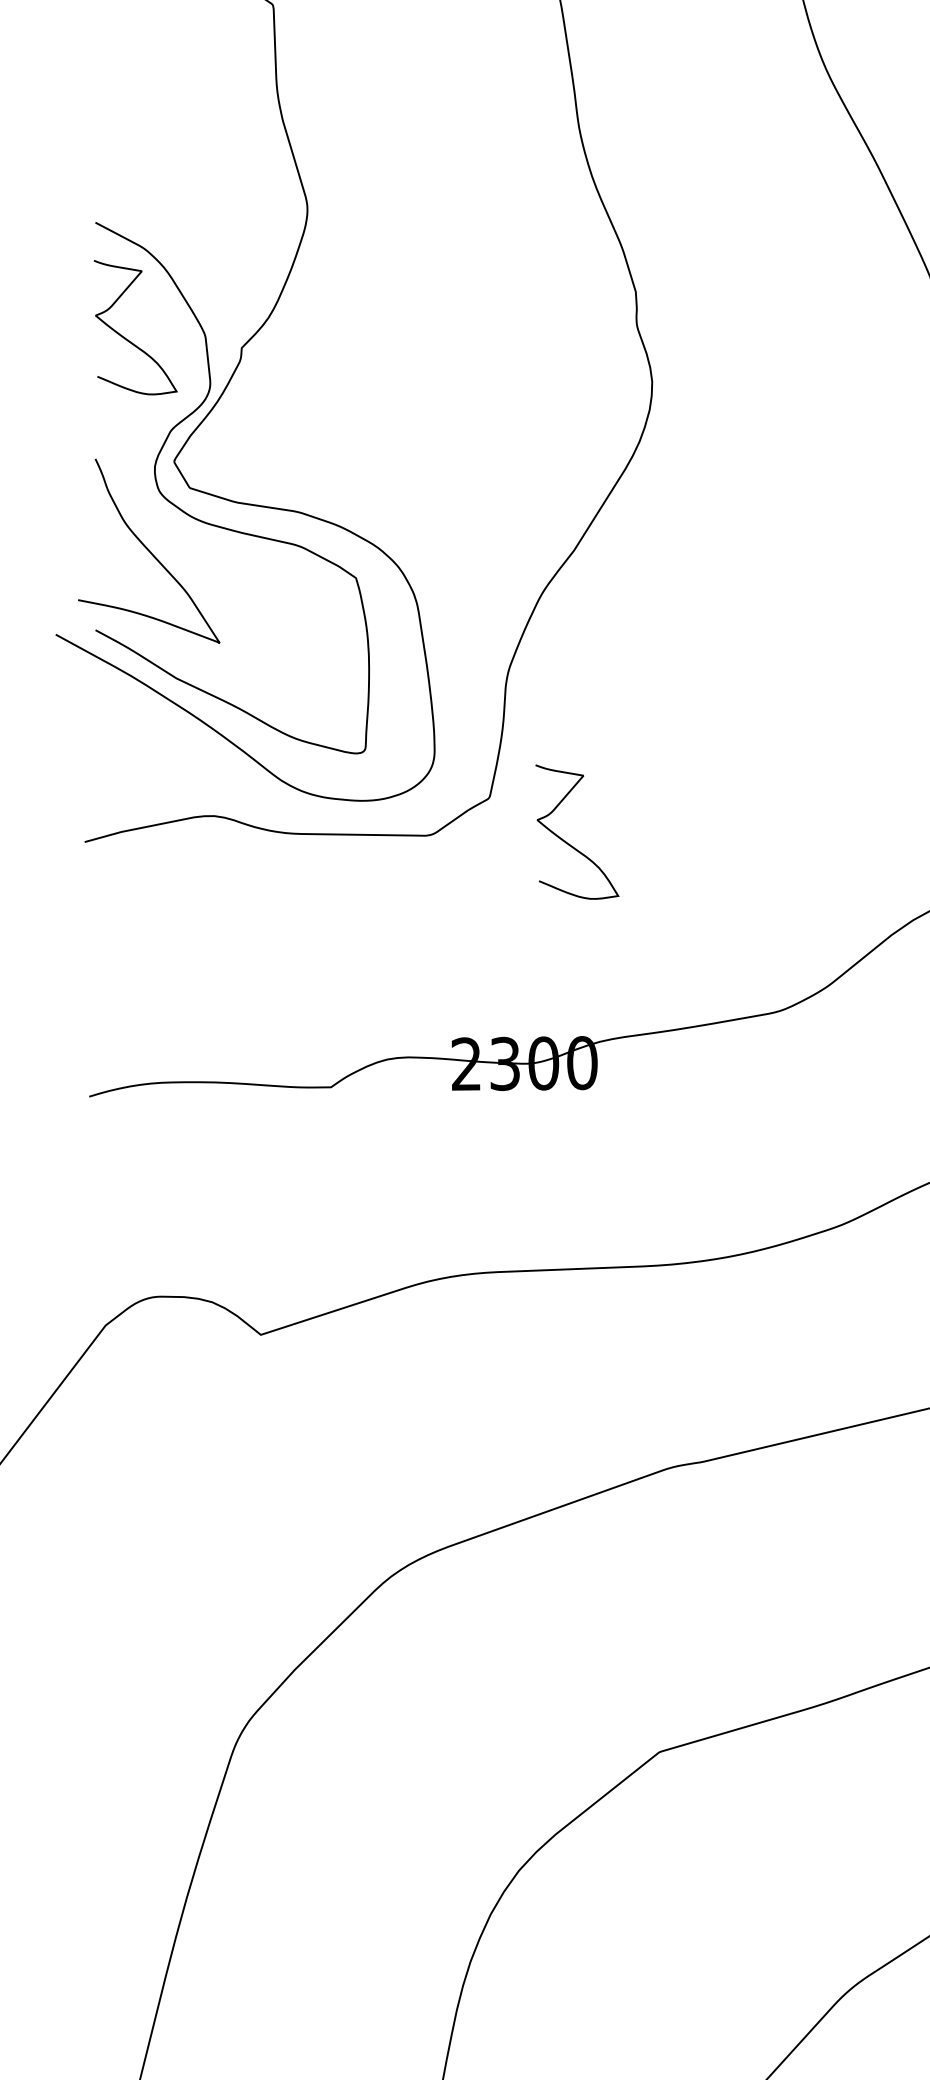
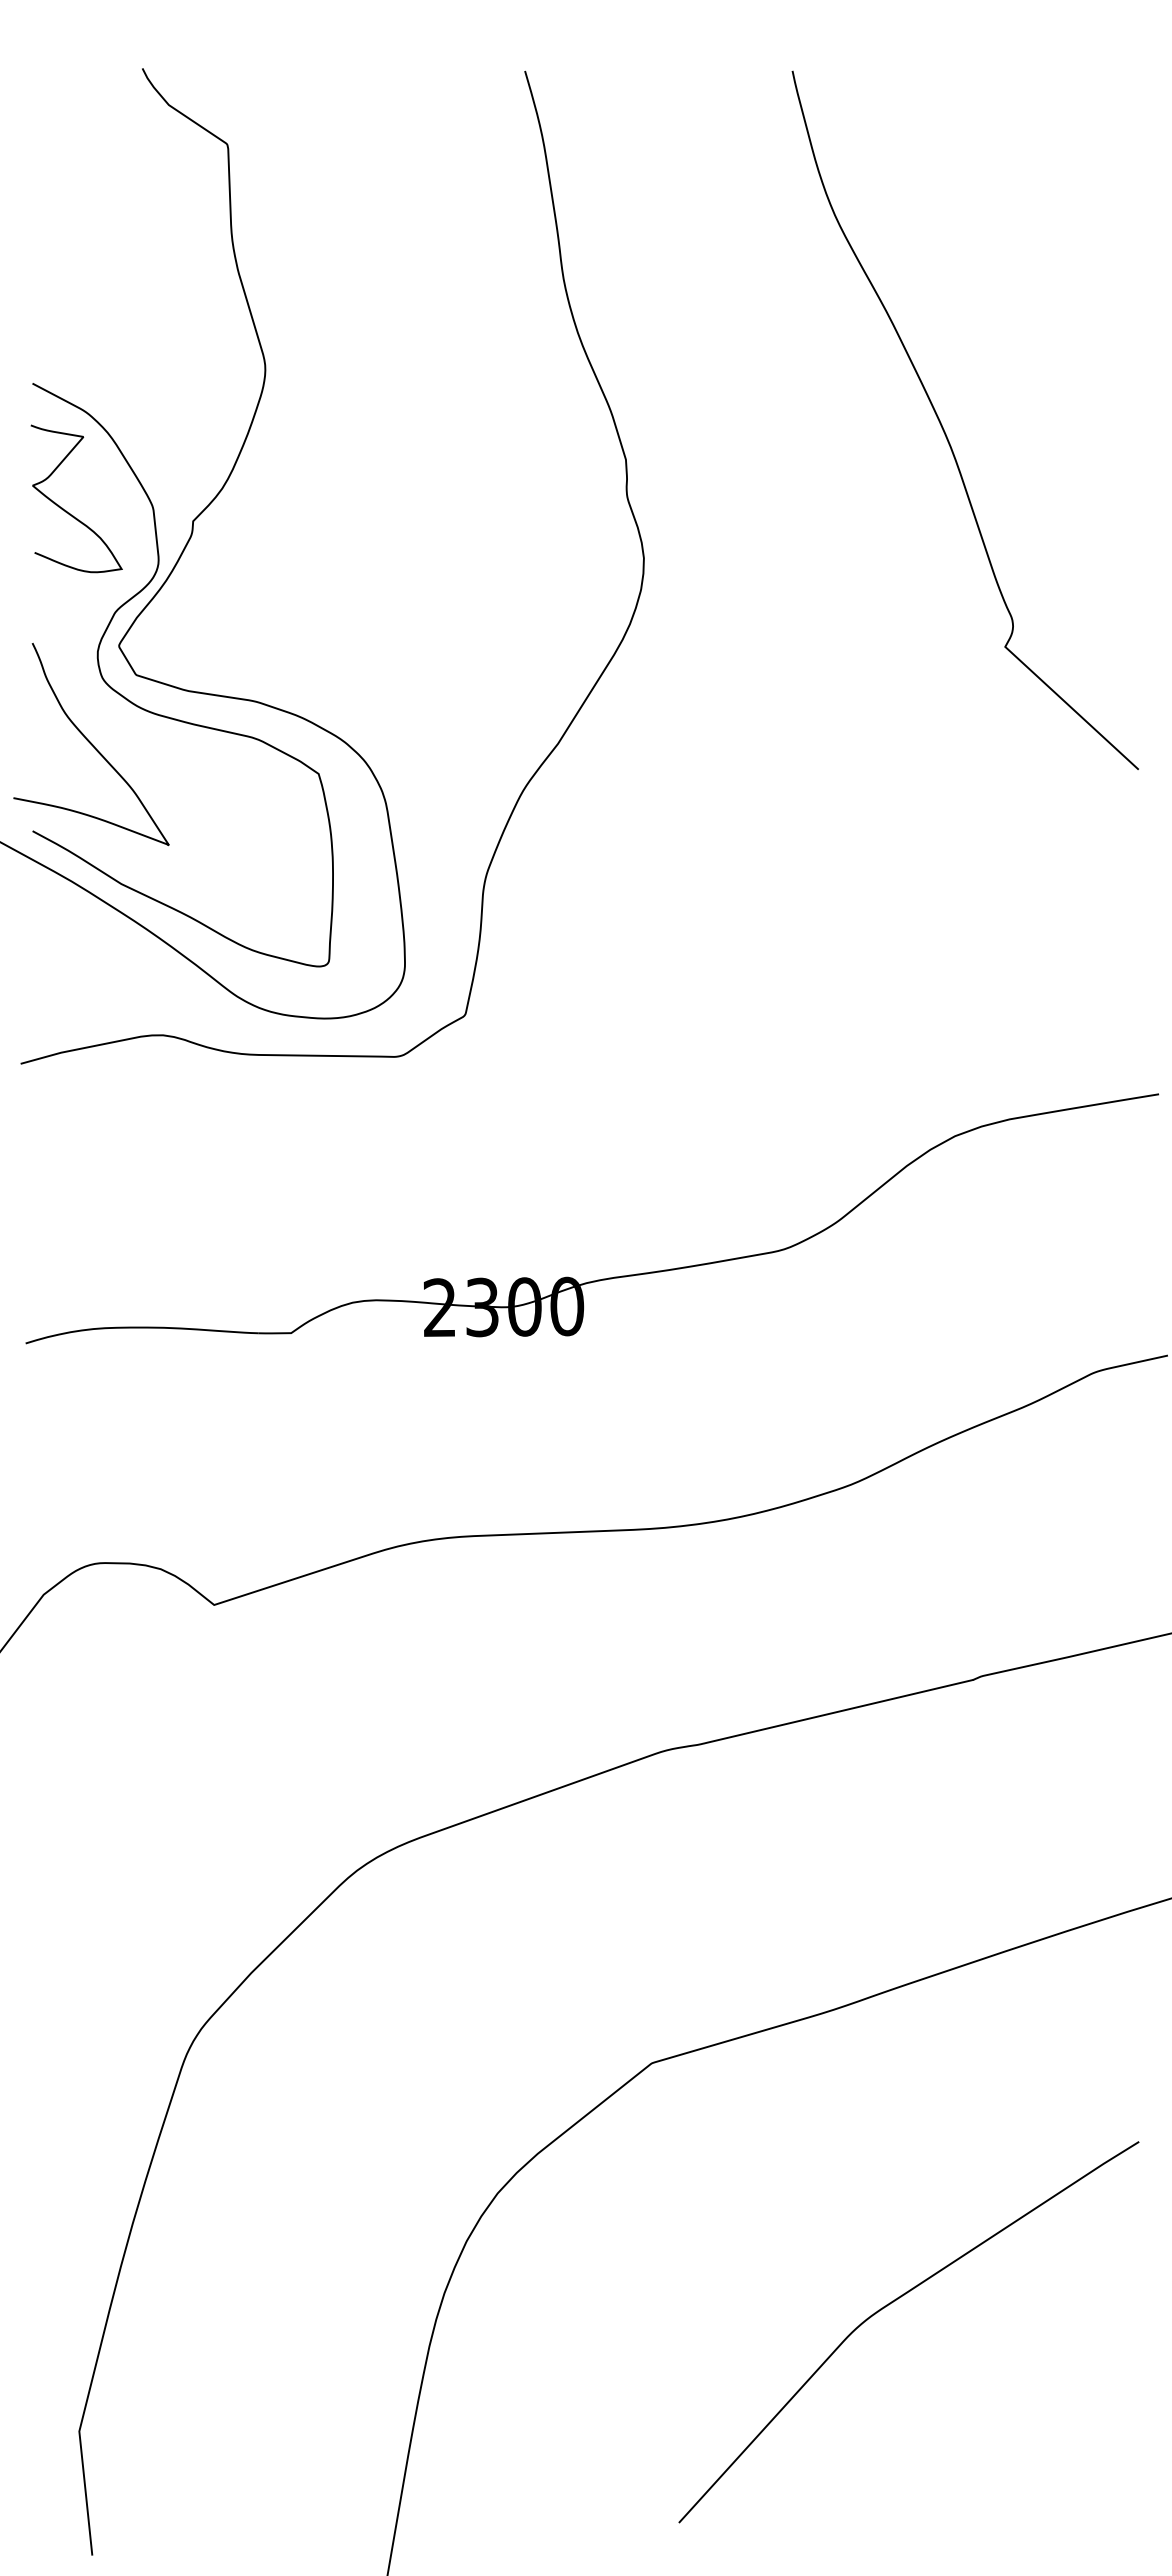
curve: (568, 842) -> (551, 1064), removed

